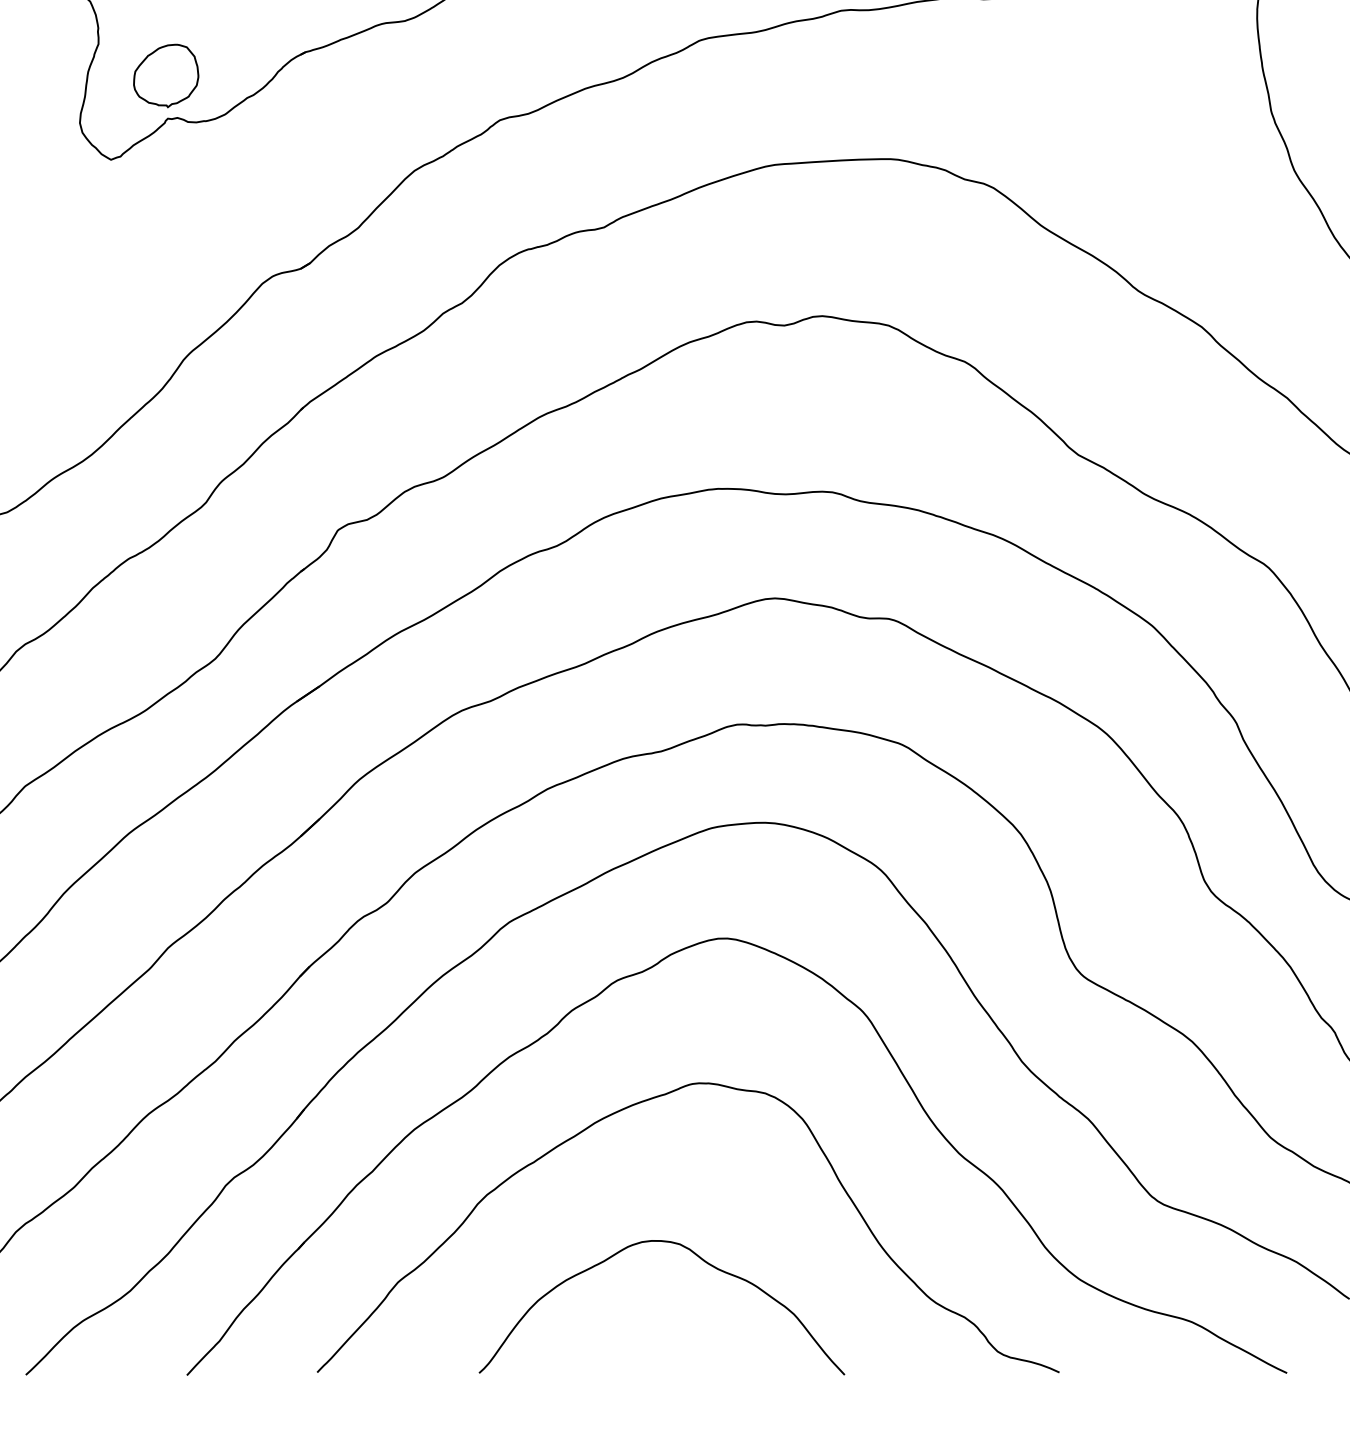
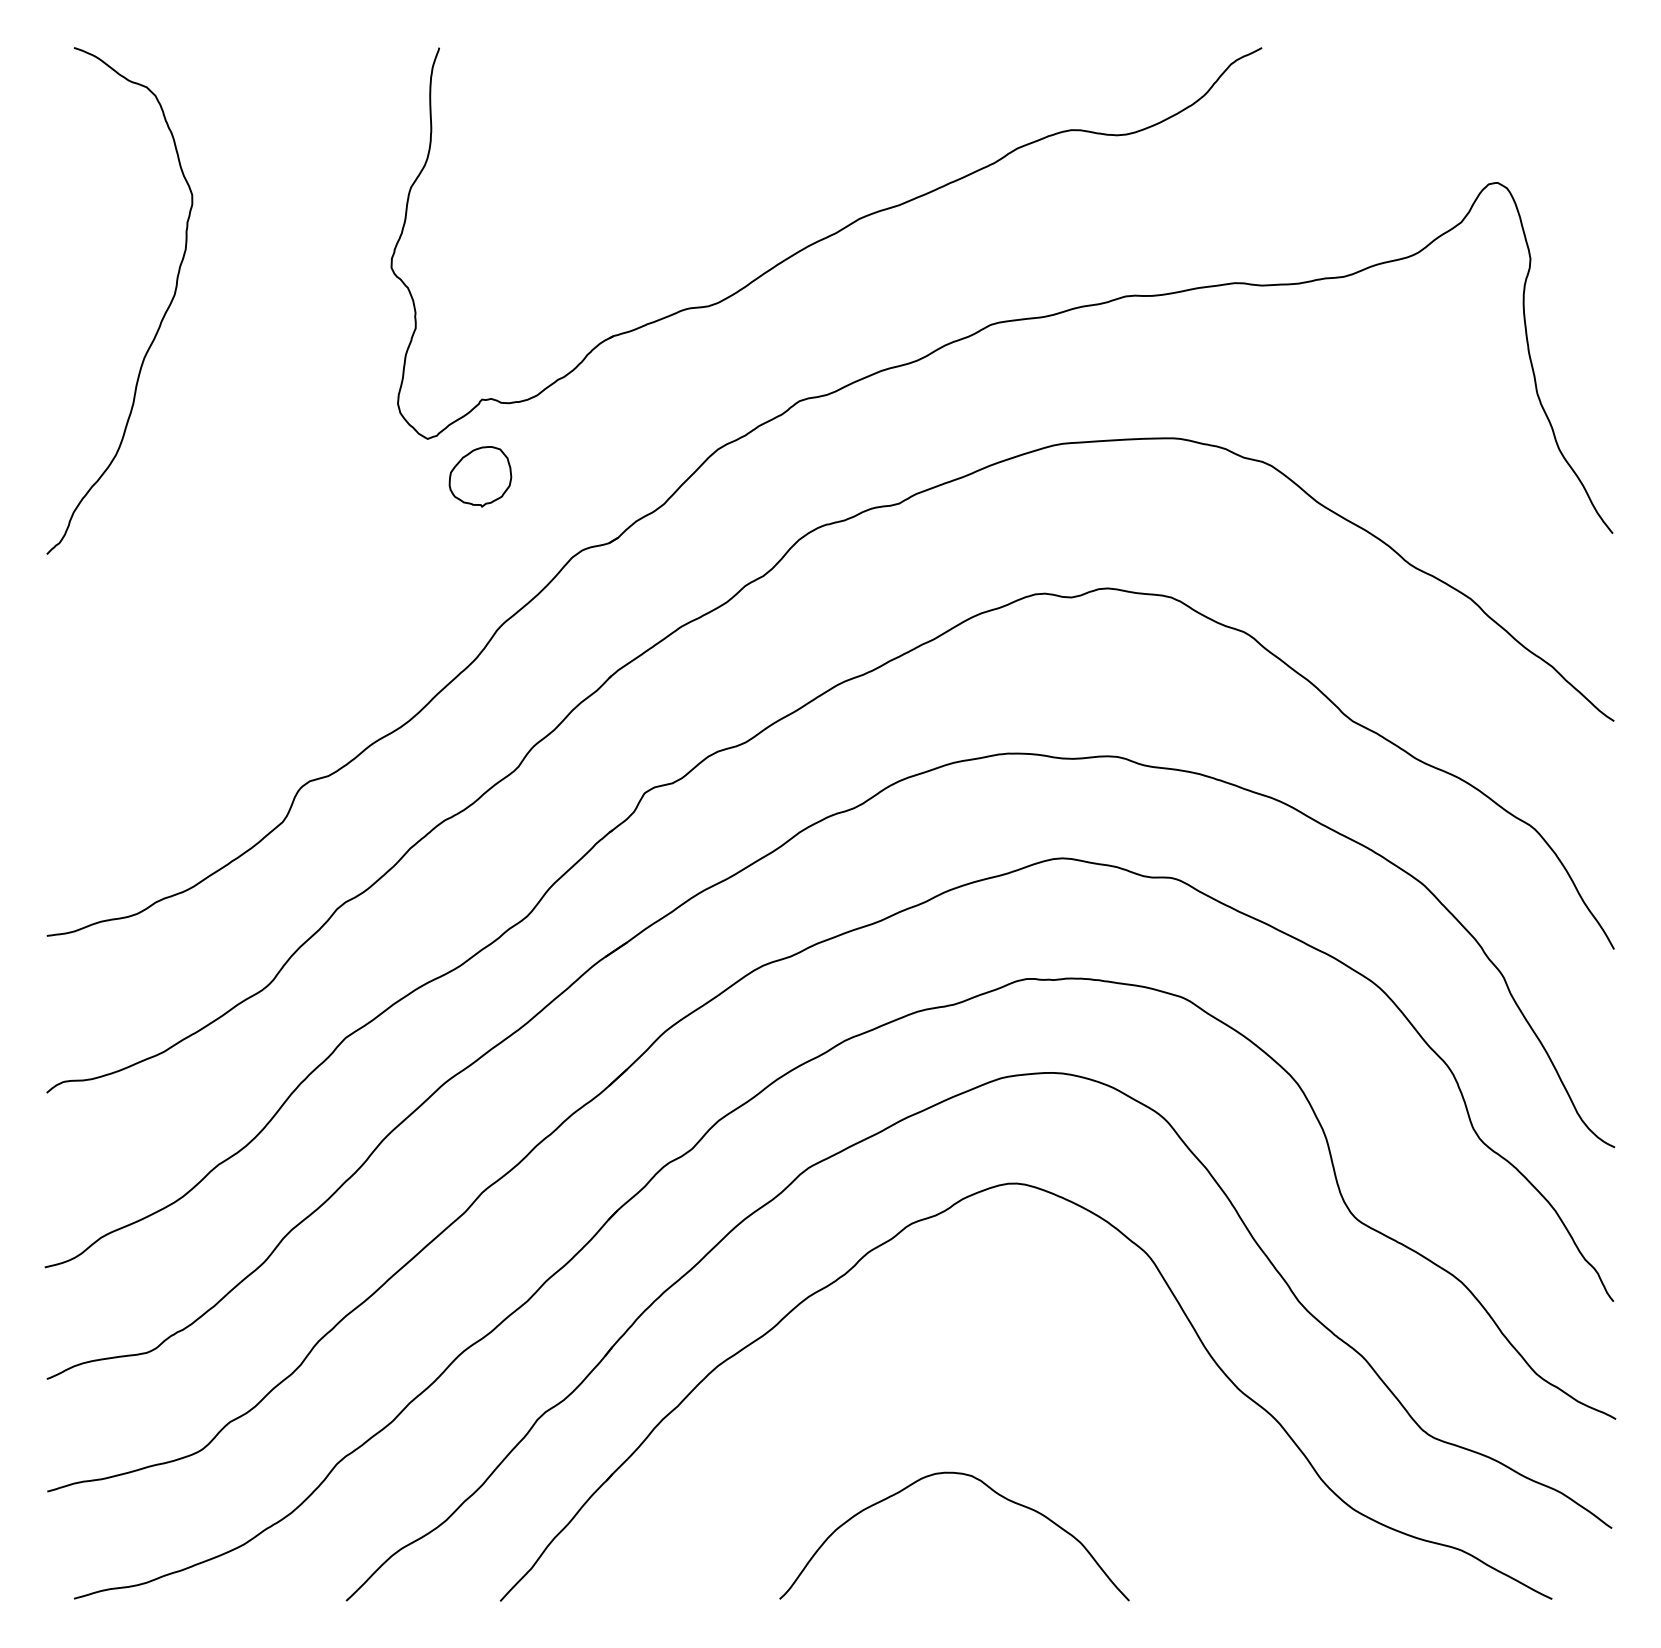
part: (166, 75) -> (480, 476), moved
curve: (637, 1104) -> (931, 1342), removed

